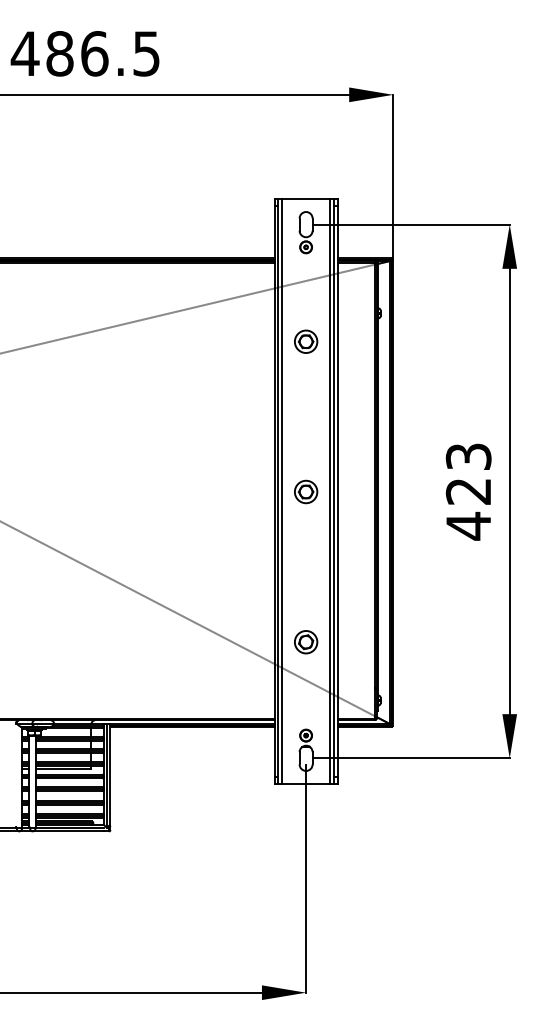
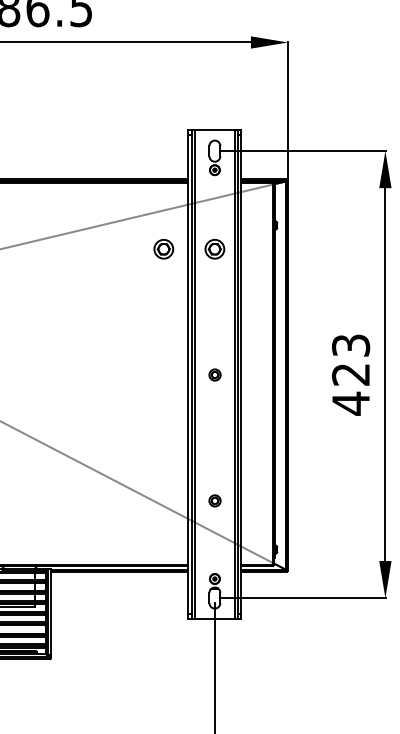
part: (245, 341) -> (164, 249), added
part: (306, 491) -> (215, 374), size x0.6
part: (306, 642) -> (215, 501), size x0.6

